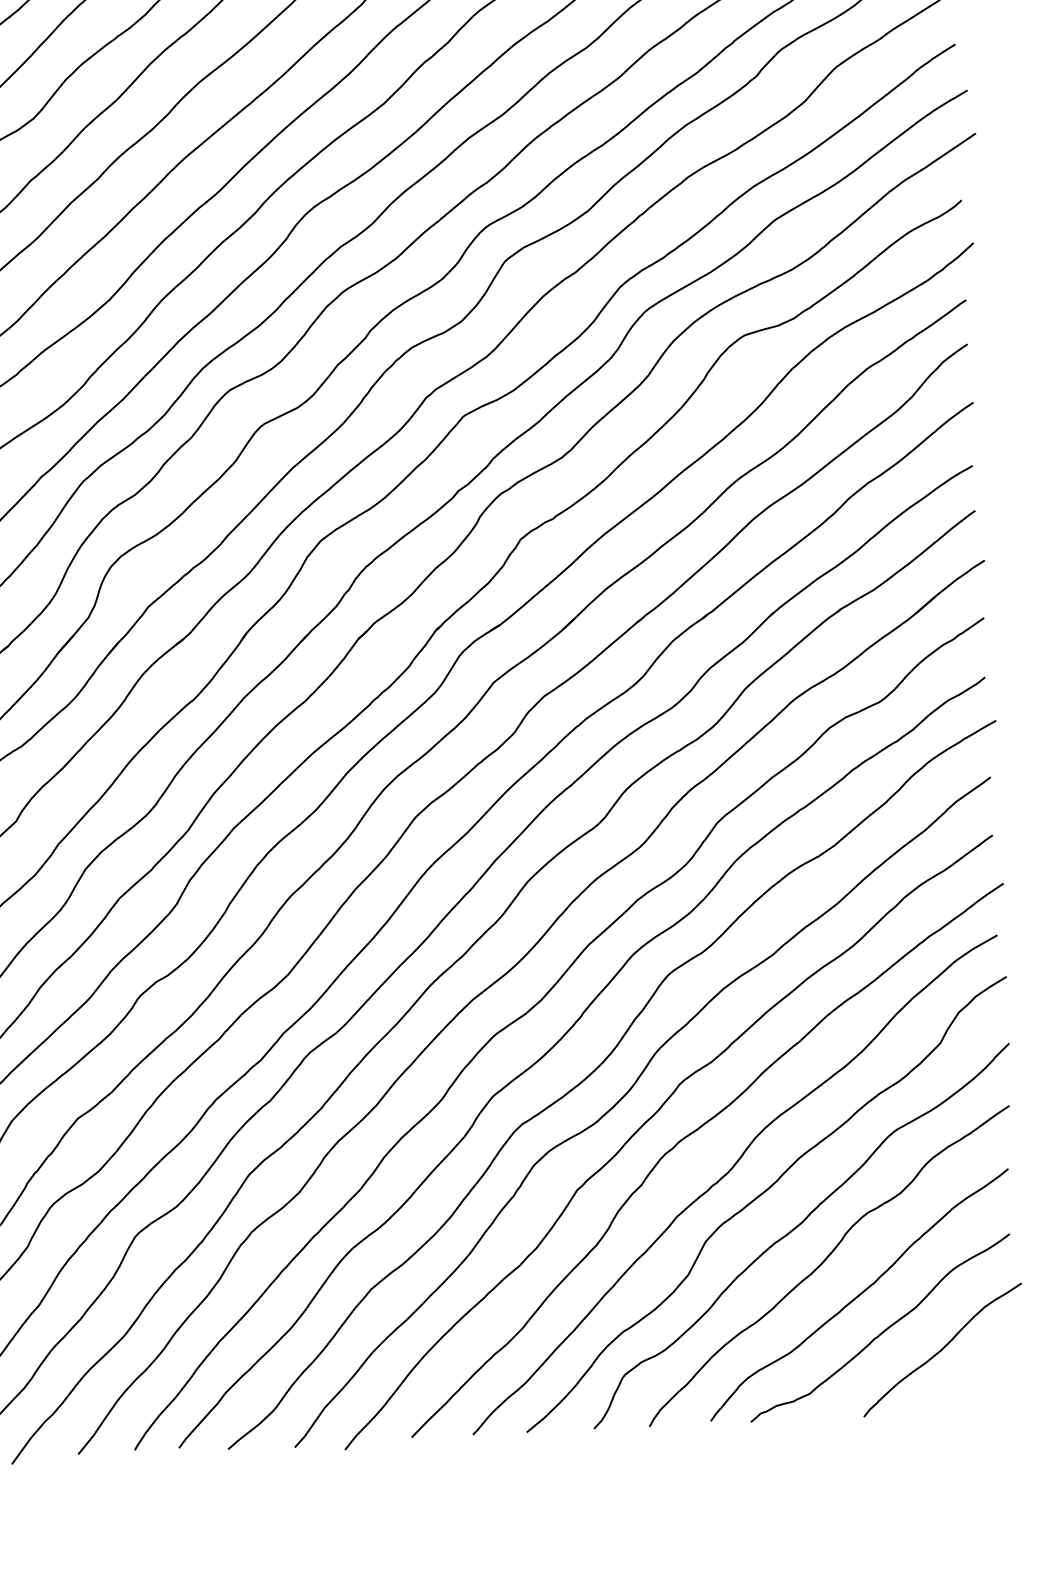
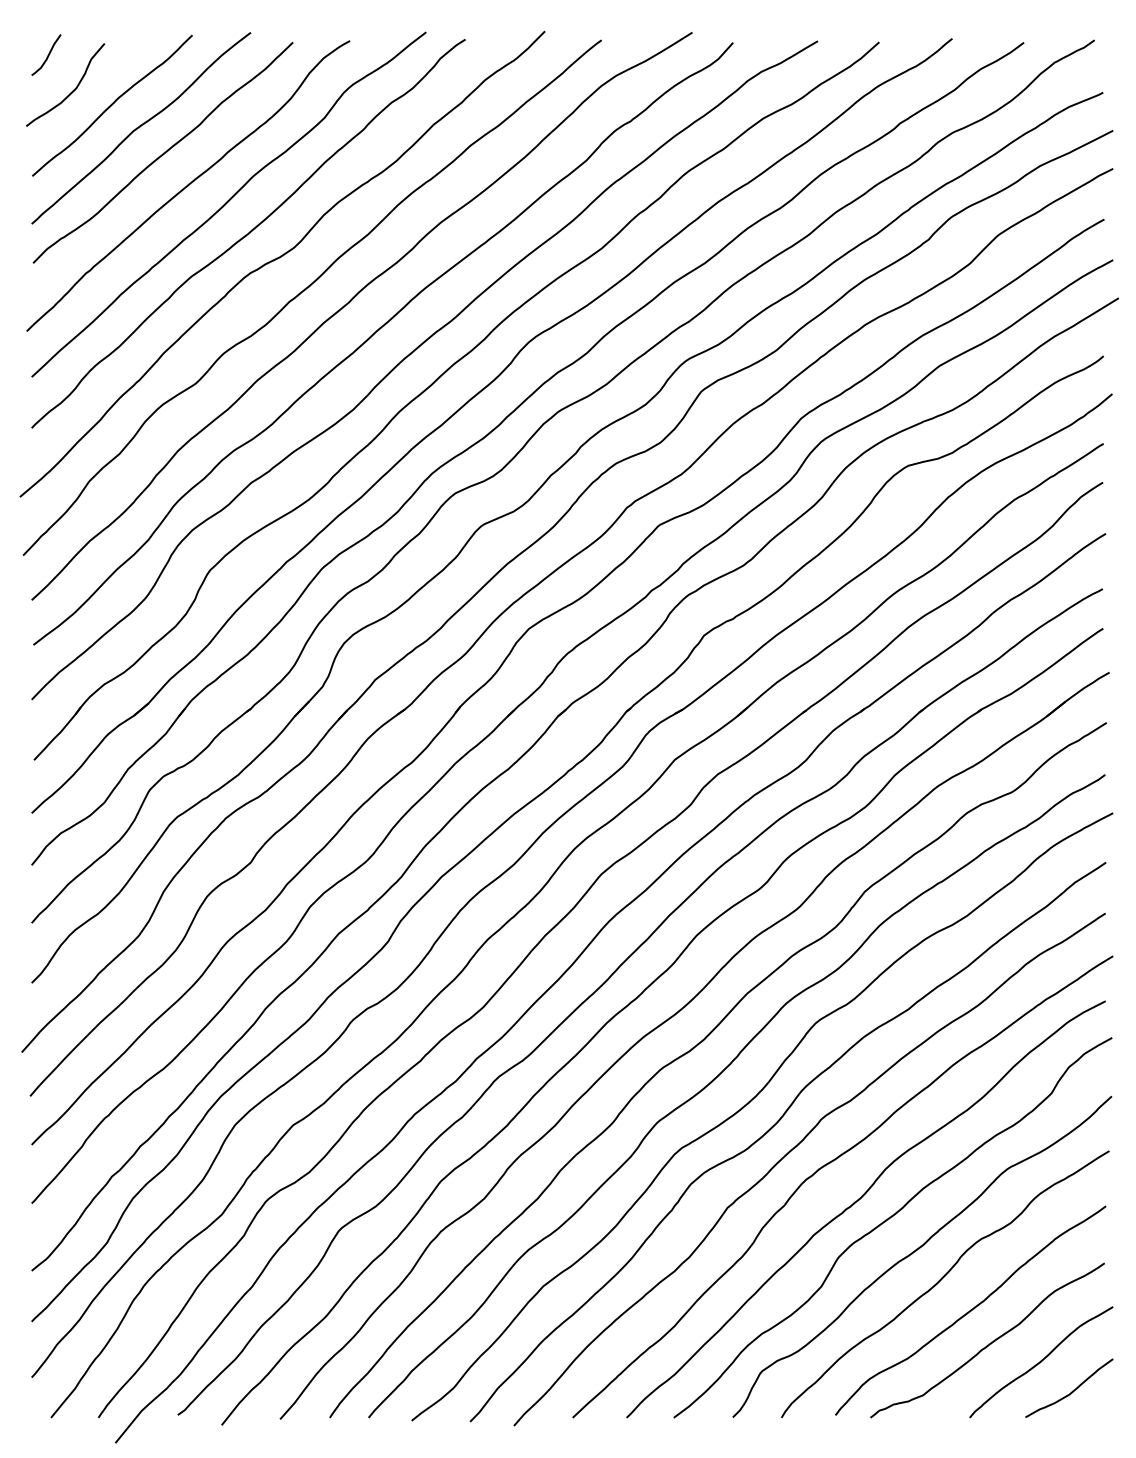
curve: (979, 1380) -> (1072, 1390), added

